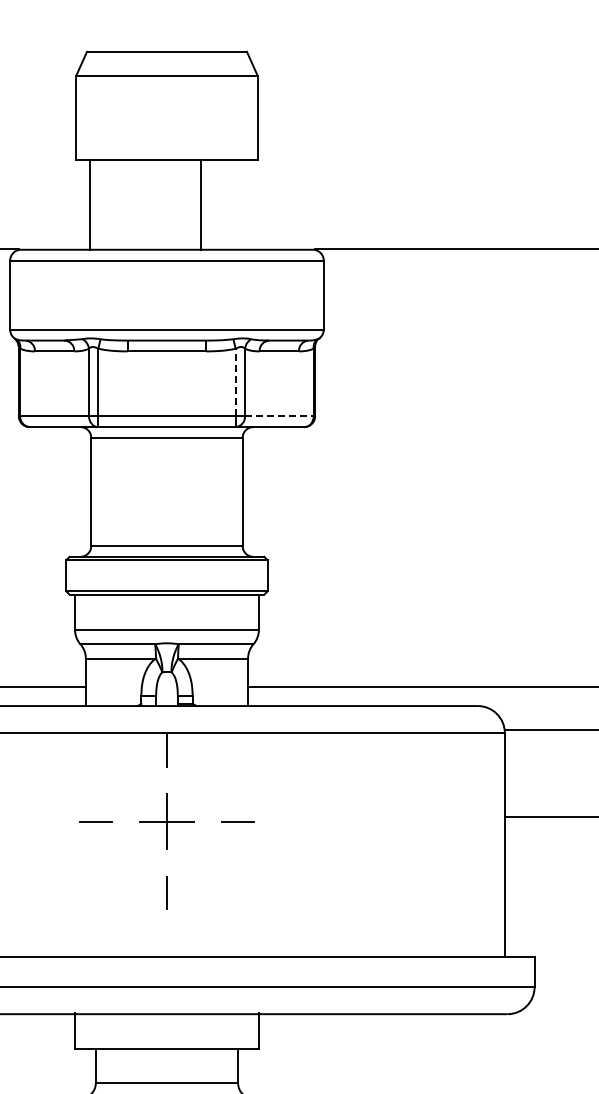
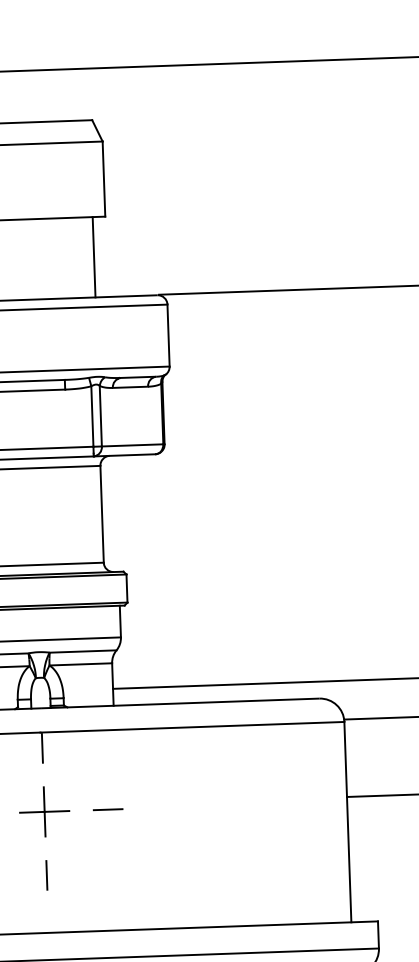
line: (200, 204) -> (93, 256), moved
line: (235, 382) -> (92, 416), dashed -> solid
line: (279, 416) -> (132, 445), dashed -> solid

